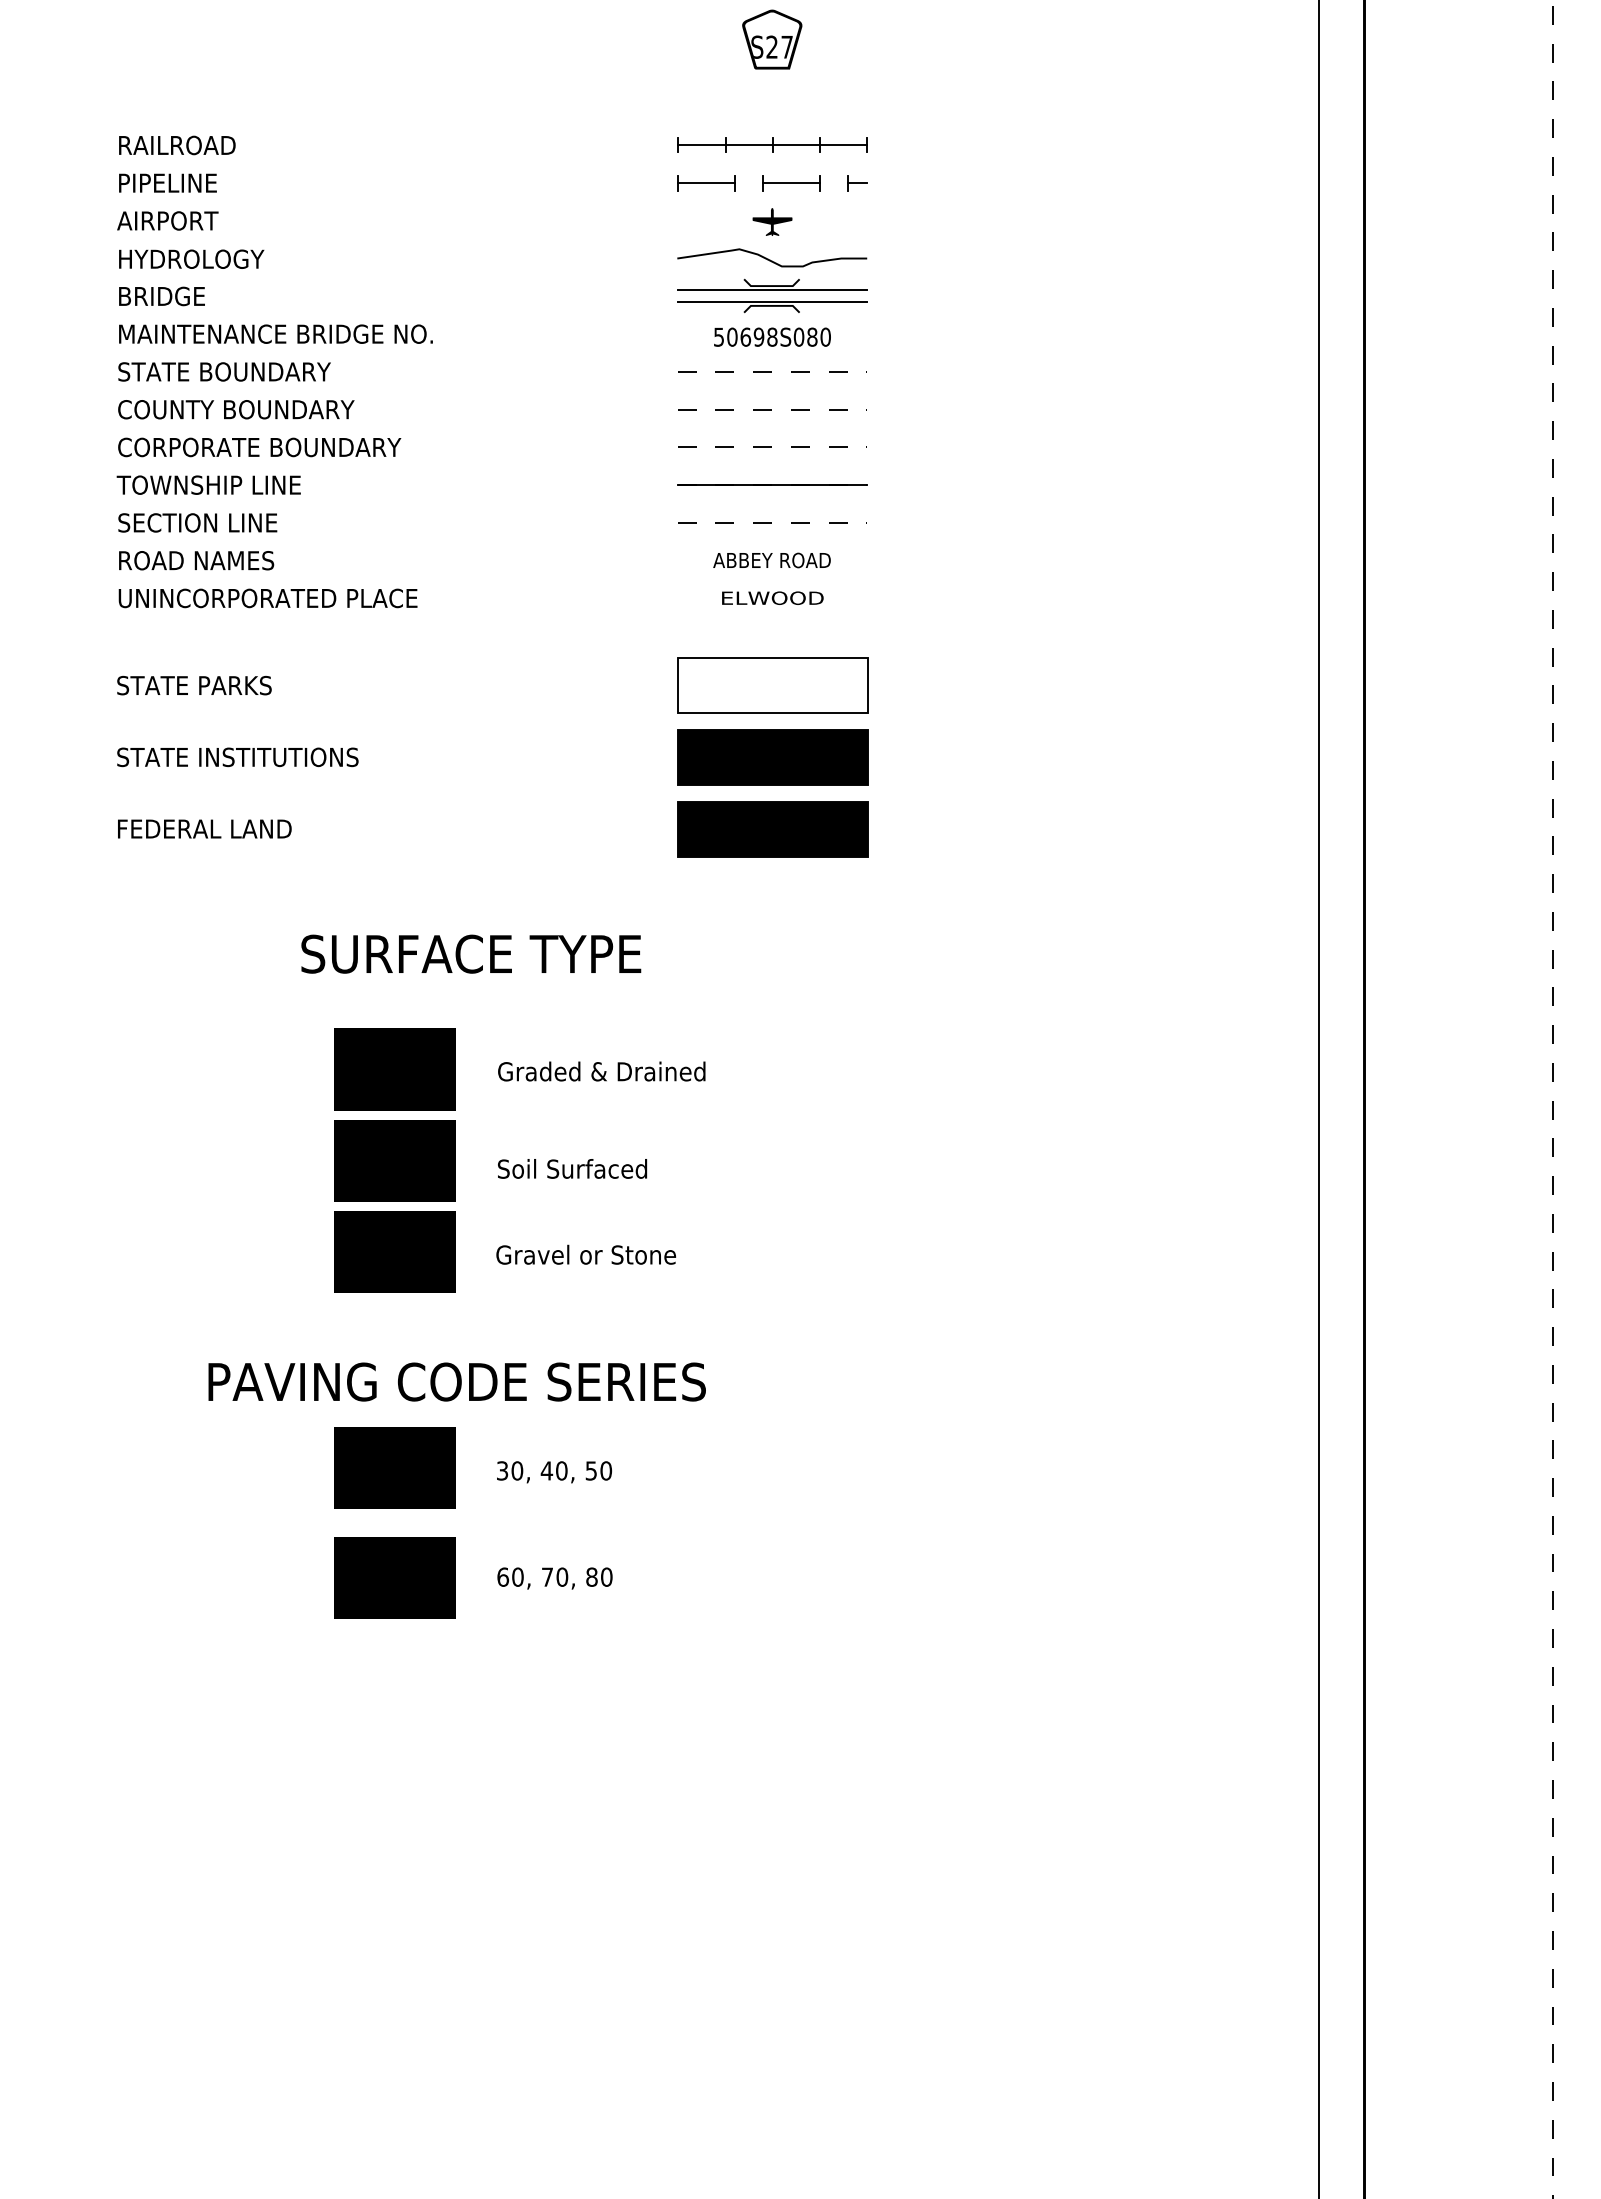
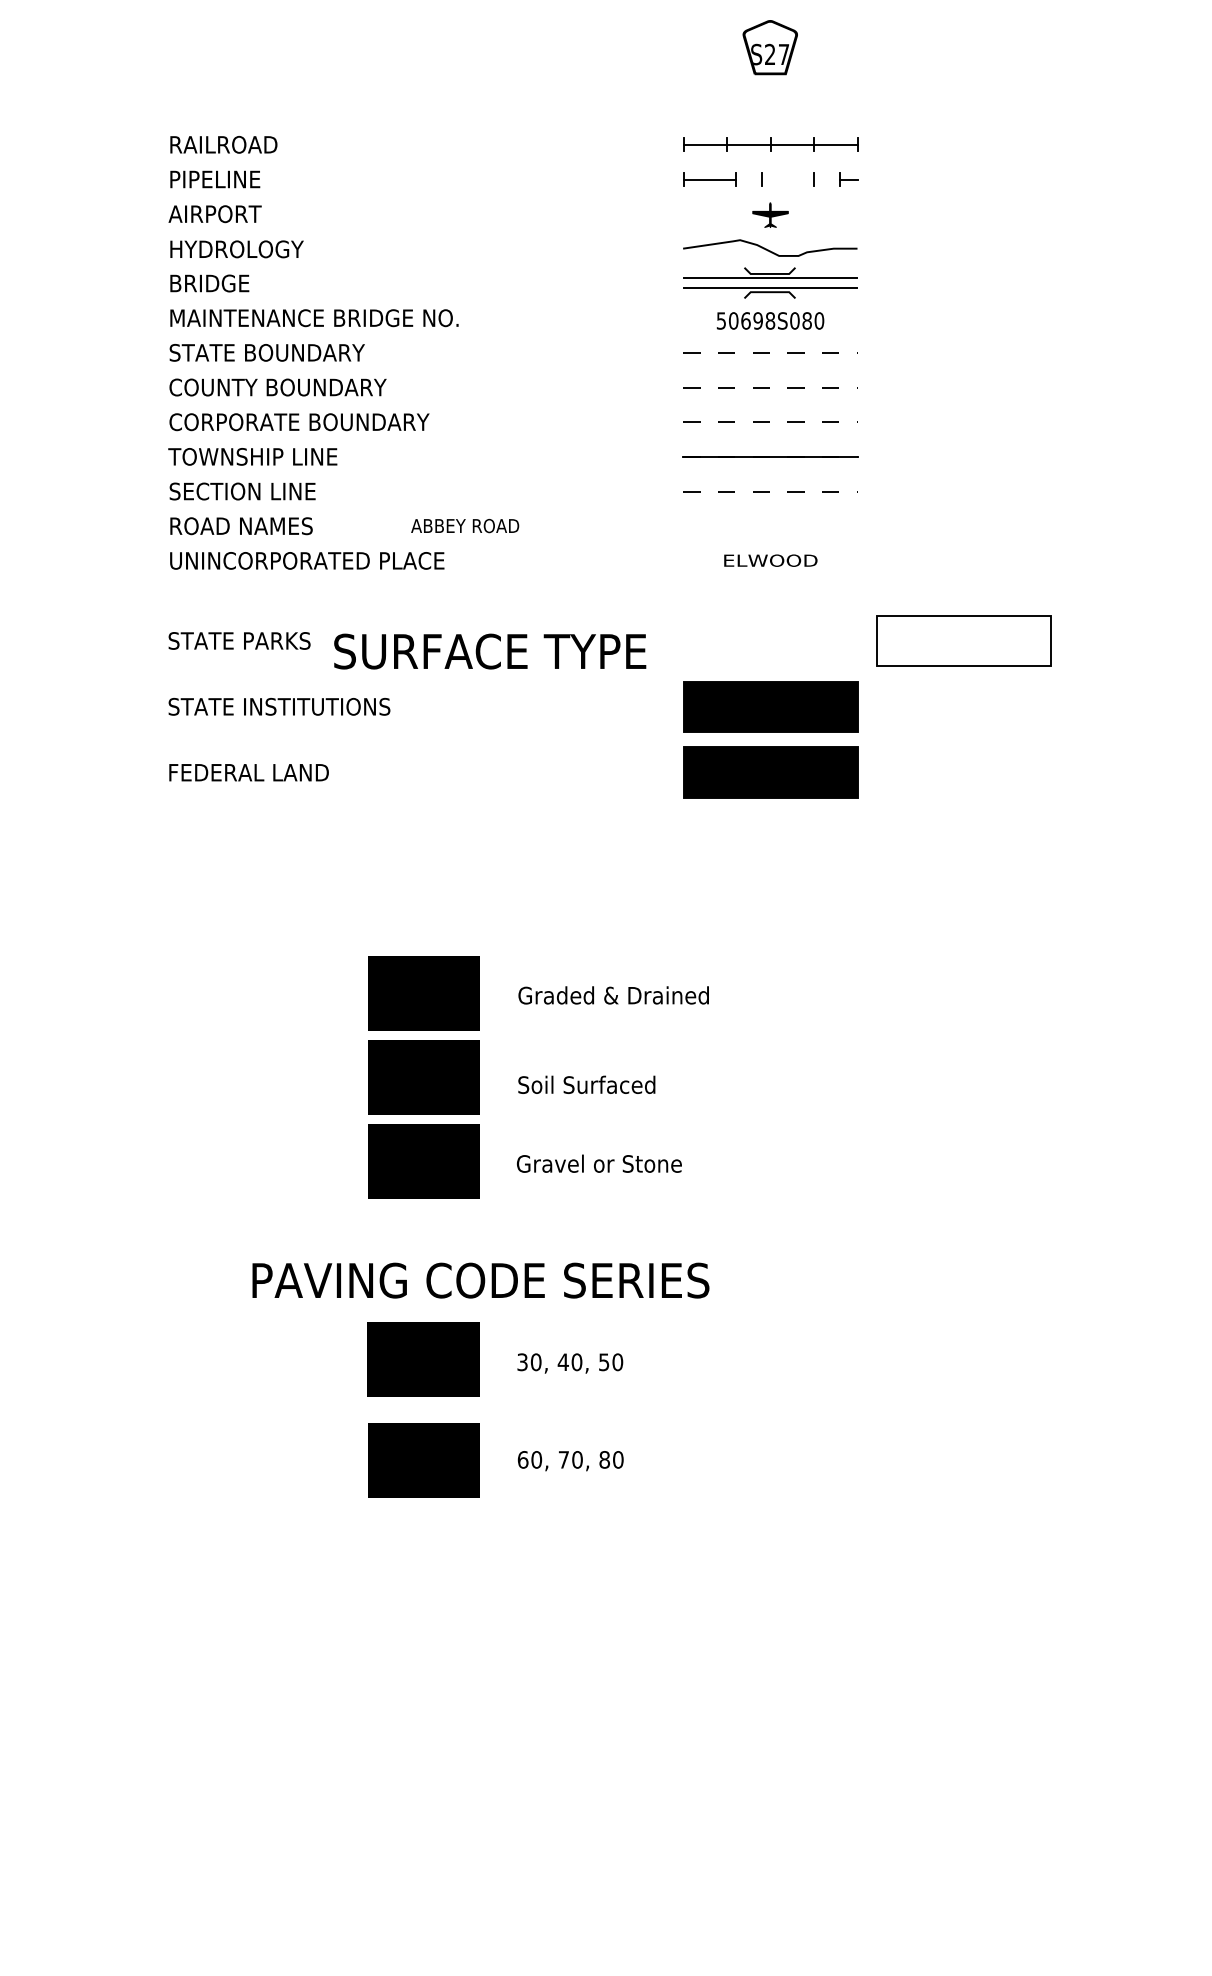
line: (791, 183) -> (787, 179), removed
text: (771, 560) -> (464, 526), moved
part: (772, 685) -> (963, 640), moved
text: (471, 953) -> (490, 650), moved

